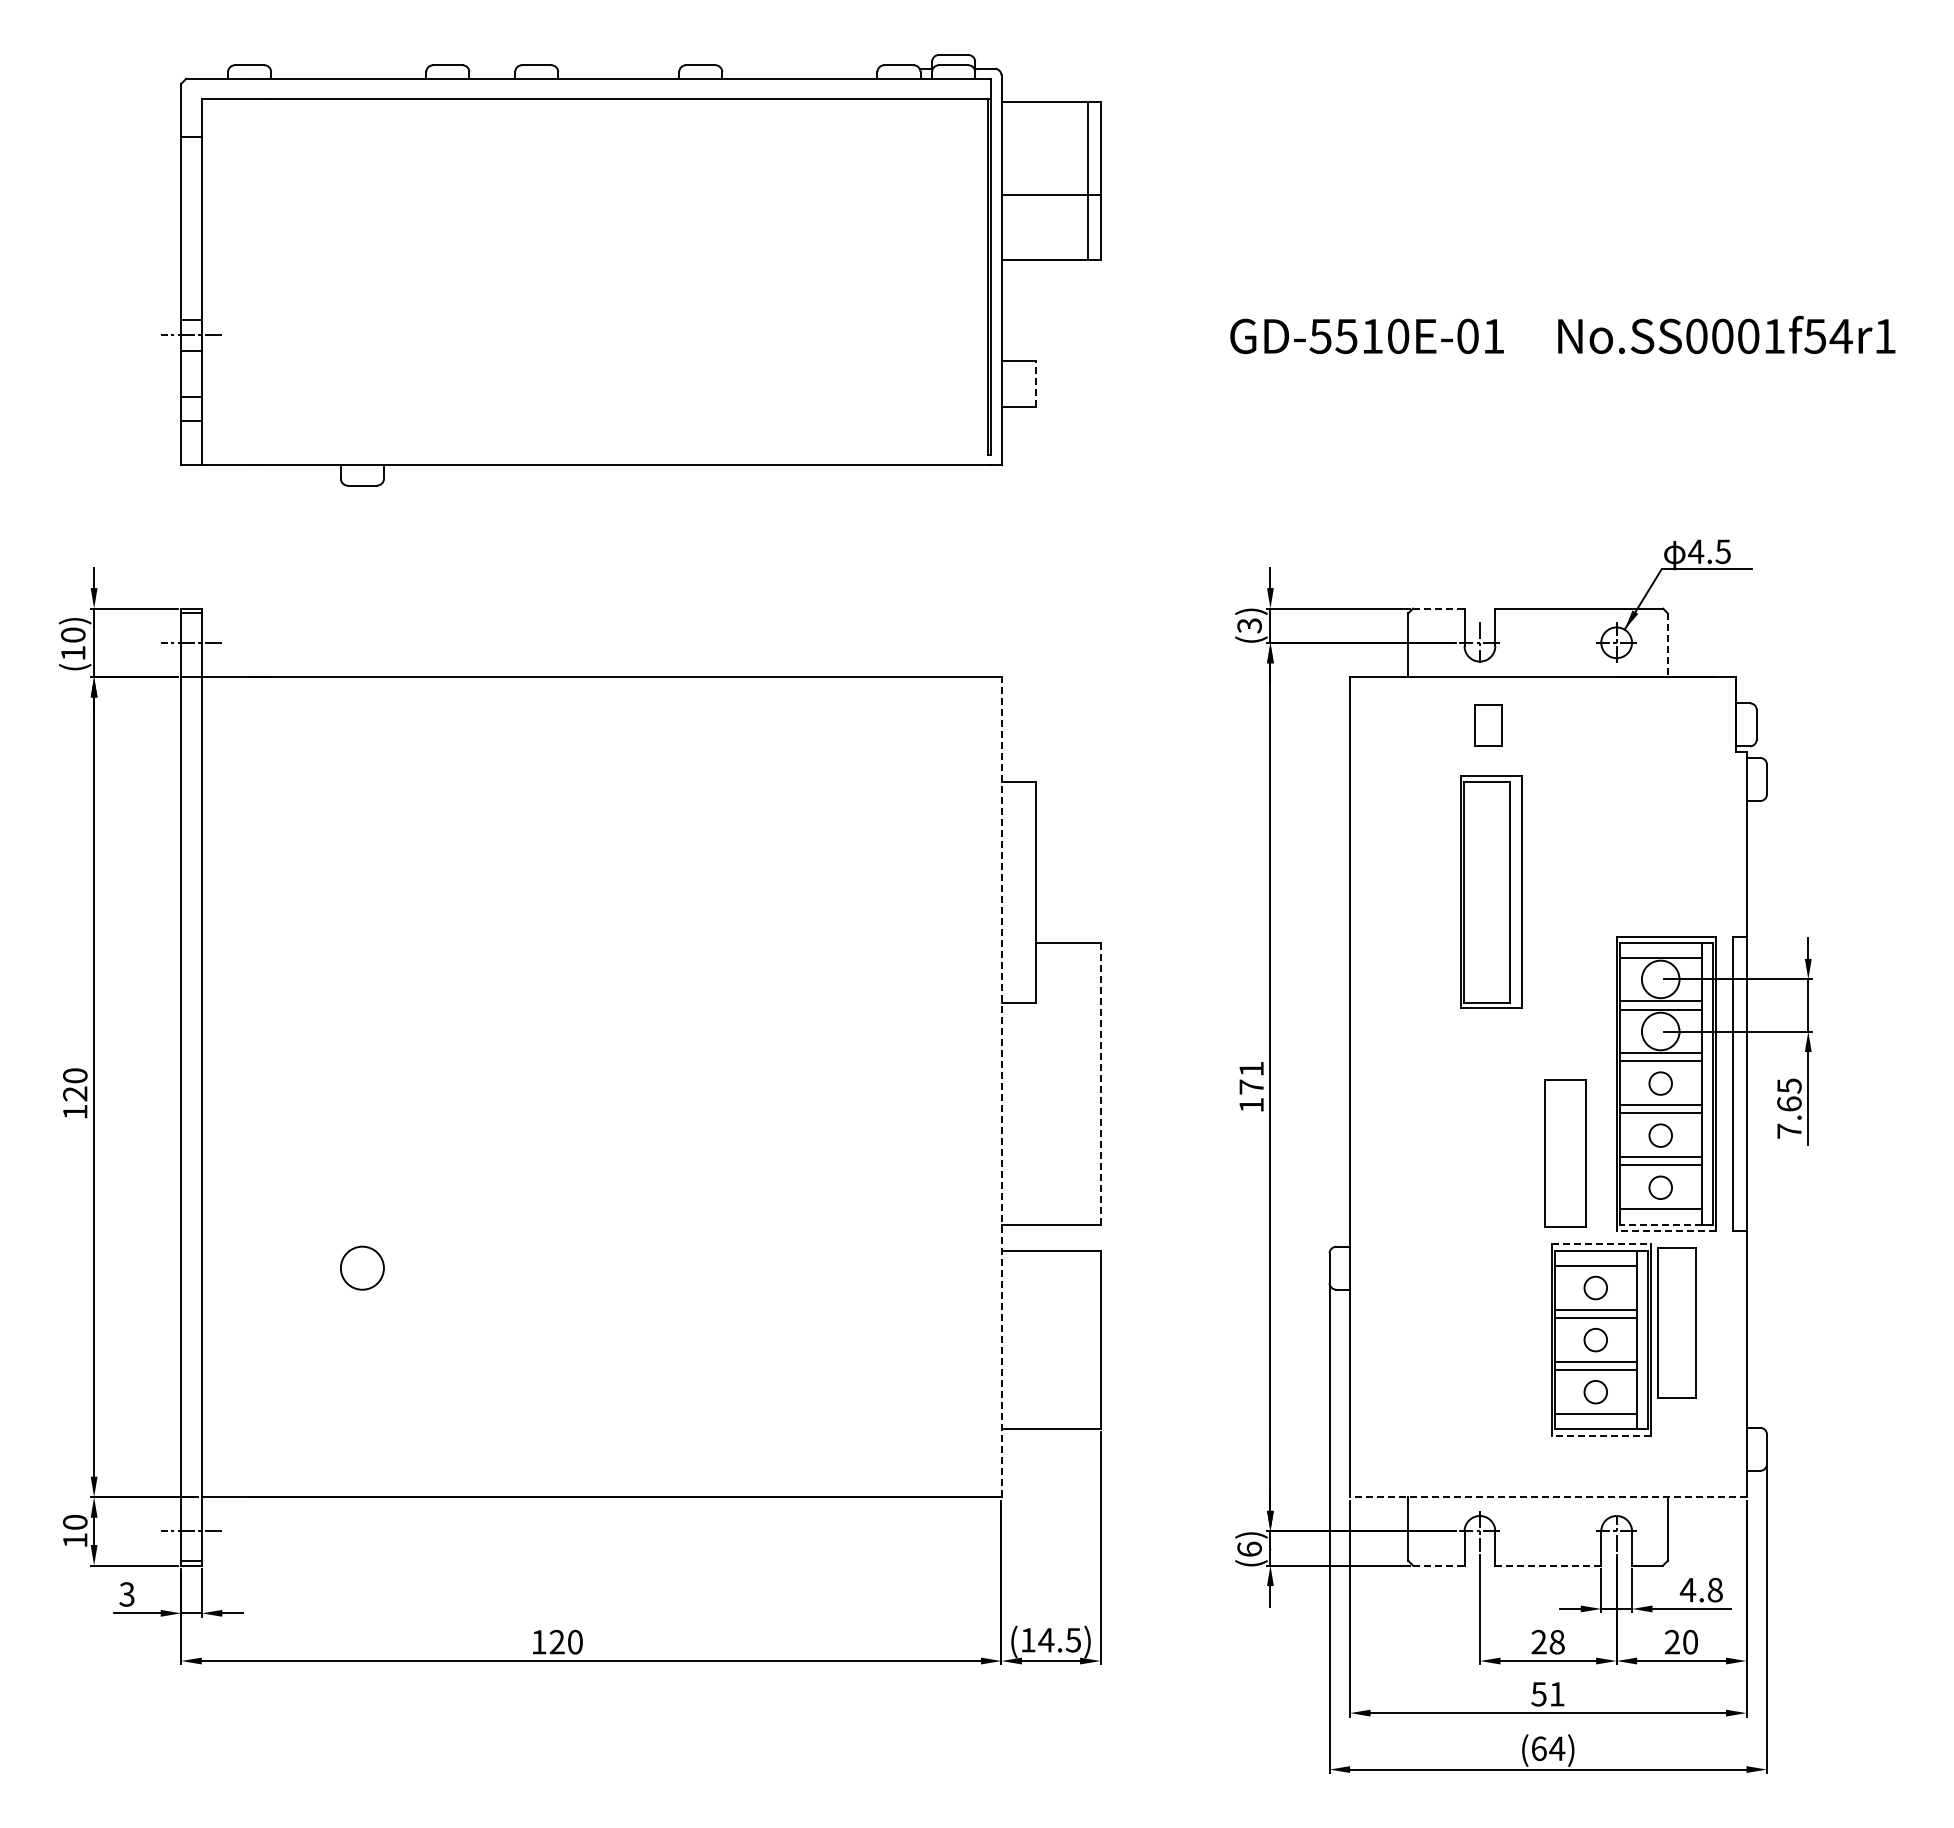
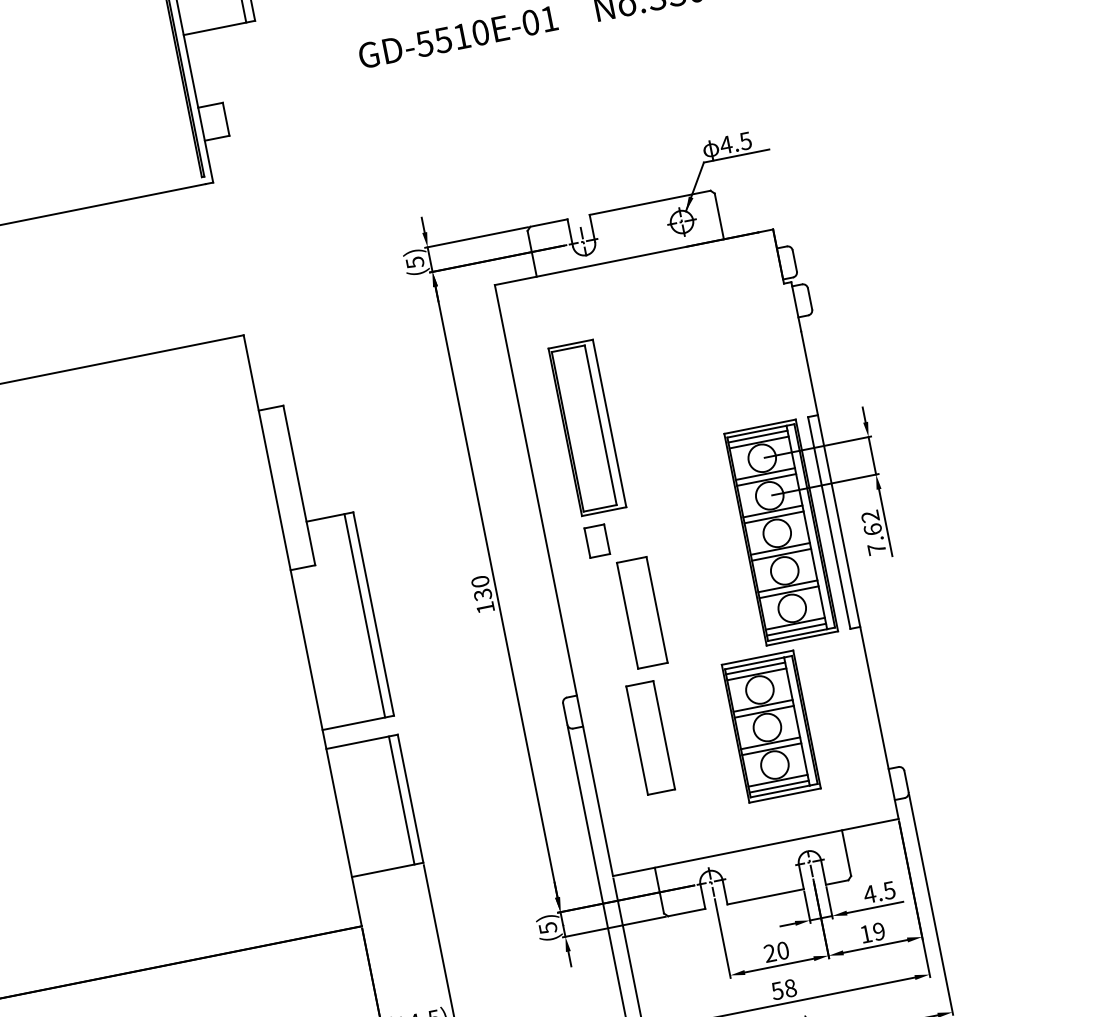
line: (1035, 384) -> (226, 119), dashed -> solid
line: (1438, 608) -> (548, 223), dashed -> solid
text: (1249, 625) -> (415, 262), (3) -> (5)
line: (1667, 645) -> (719, 216), dashed -> solid
part: (1488, 725) -> (597, 541), moved
part: (1491, 891) -> (587, 427), moved
line: (1660, 949) -> (757, 436), added
text: (1251, 1077) -> (481, 587), 171 -> 130
line: (1088, 1083) -> (364, 615), added
line: (1100, 1083) -> (373, 613), dashed -> solid
circle: (1660, 1083) -> (777, 533), size x1.67
text: (1789, 1085) -> (870, 516), 7.65 -> 7.62
line: (1001, 1086) -> (302, 630), dashed -> solid
circle: (1660, 1135) -> (784, 570), size x1.67
part: (1565, 1153) -> (642, 612), moved
circle: (1660, 1187) -> (792, 608), size x1.67
line: (1660, 1217) -> (796, 629), added
line: (1660, 1224) -> (797, 634), dashed -> solid
line: (1666, 1230) -> (802, 638), dashed -> solid
line: (1601, 1244) -> (757, 657), dashed -> solid
line: (1595, 1258) -> (755, 668), added
circle: (1595, 1287) -> (759, 689), size x1.67
part: (1676, 1322) -> (650, 737), moved
line: (1088, 1339) -> (401, 800), added
circle: (1595, 1339) -> (767, 727), size x1.67
circle: (1595, 1391) -> (774, 764), size x1.67
line: (1595, 1422) -> (779, 786), added
line: (1601, 1435) -> (785, 795), dashed -> solid
line: (1547, 1497) -> (755, 847), dashed -> solid
text: (1249, 1549) -> (548, 928), (6) -> (5)
line: (1438, 1565) -> (686, 912), dashed -> solid
line: (1548, 1565) -> (765, 896), dashed -> solid
text: (1714, 1589) -> (888, 890), 4.8 -> 4.5
text: (1681, 1641) -> (872, 932), 20 -> 19
text: (1556, 1642) -> (782, 951), 28 -> 20
text: (1556, 1694) -> (790, 988), 51 -> 58

